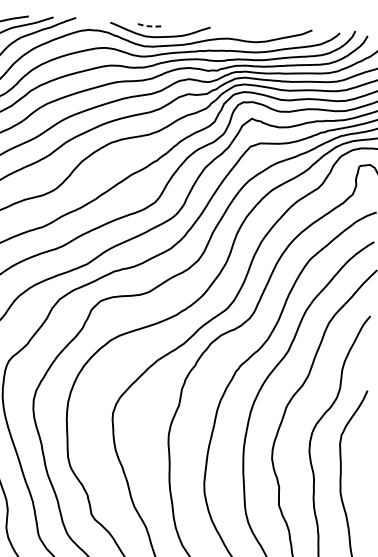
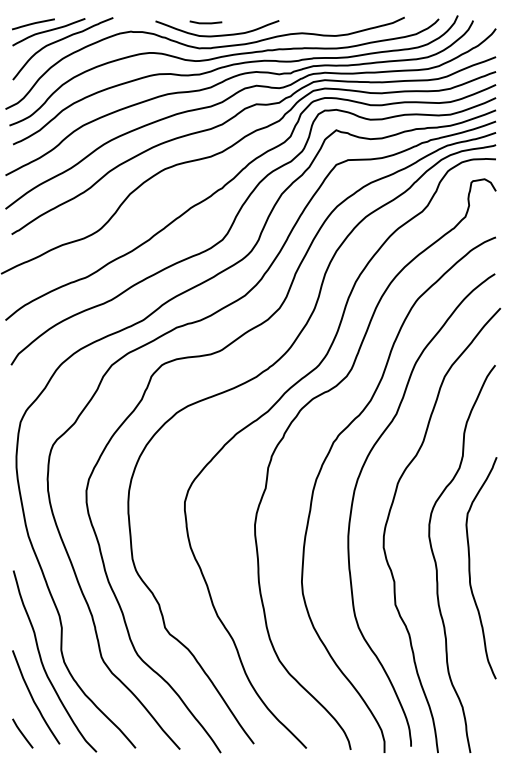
line: (151, 26) -> (206, 23), dashed -> solid

